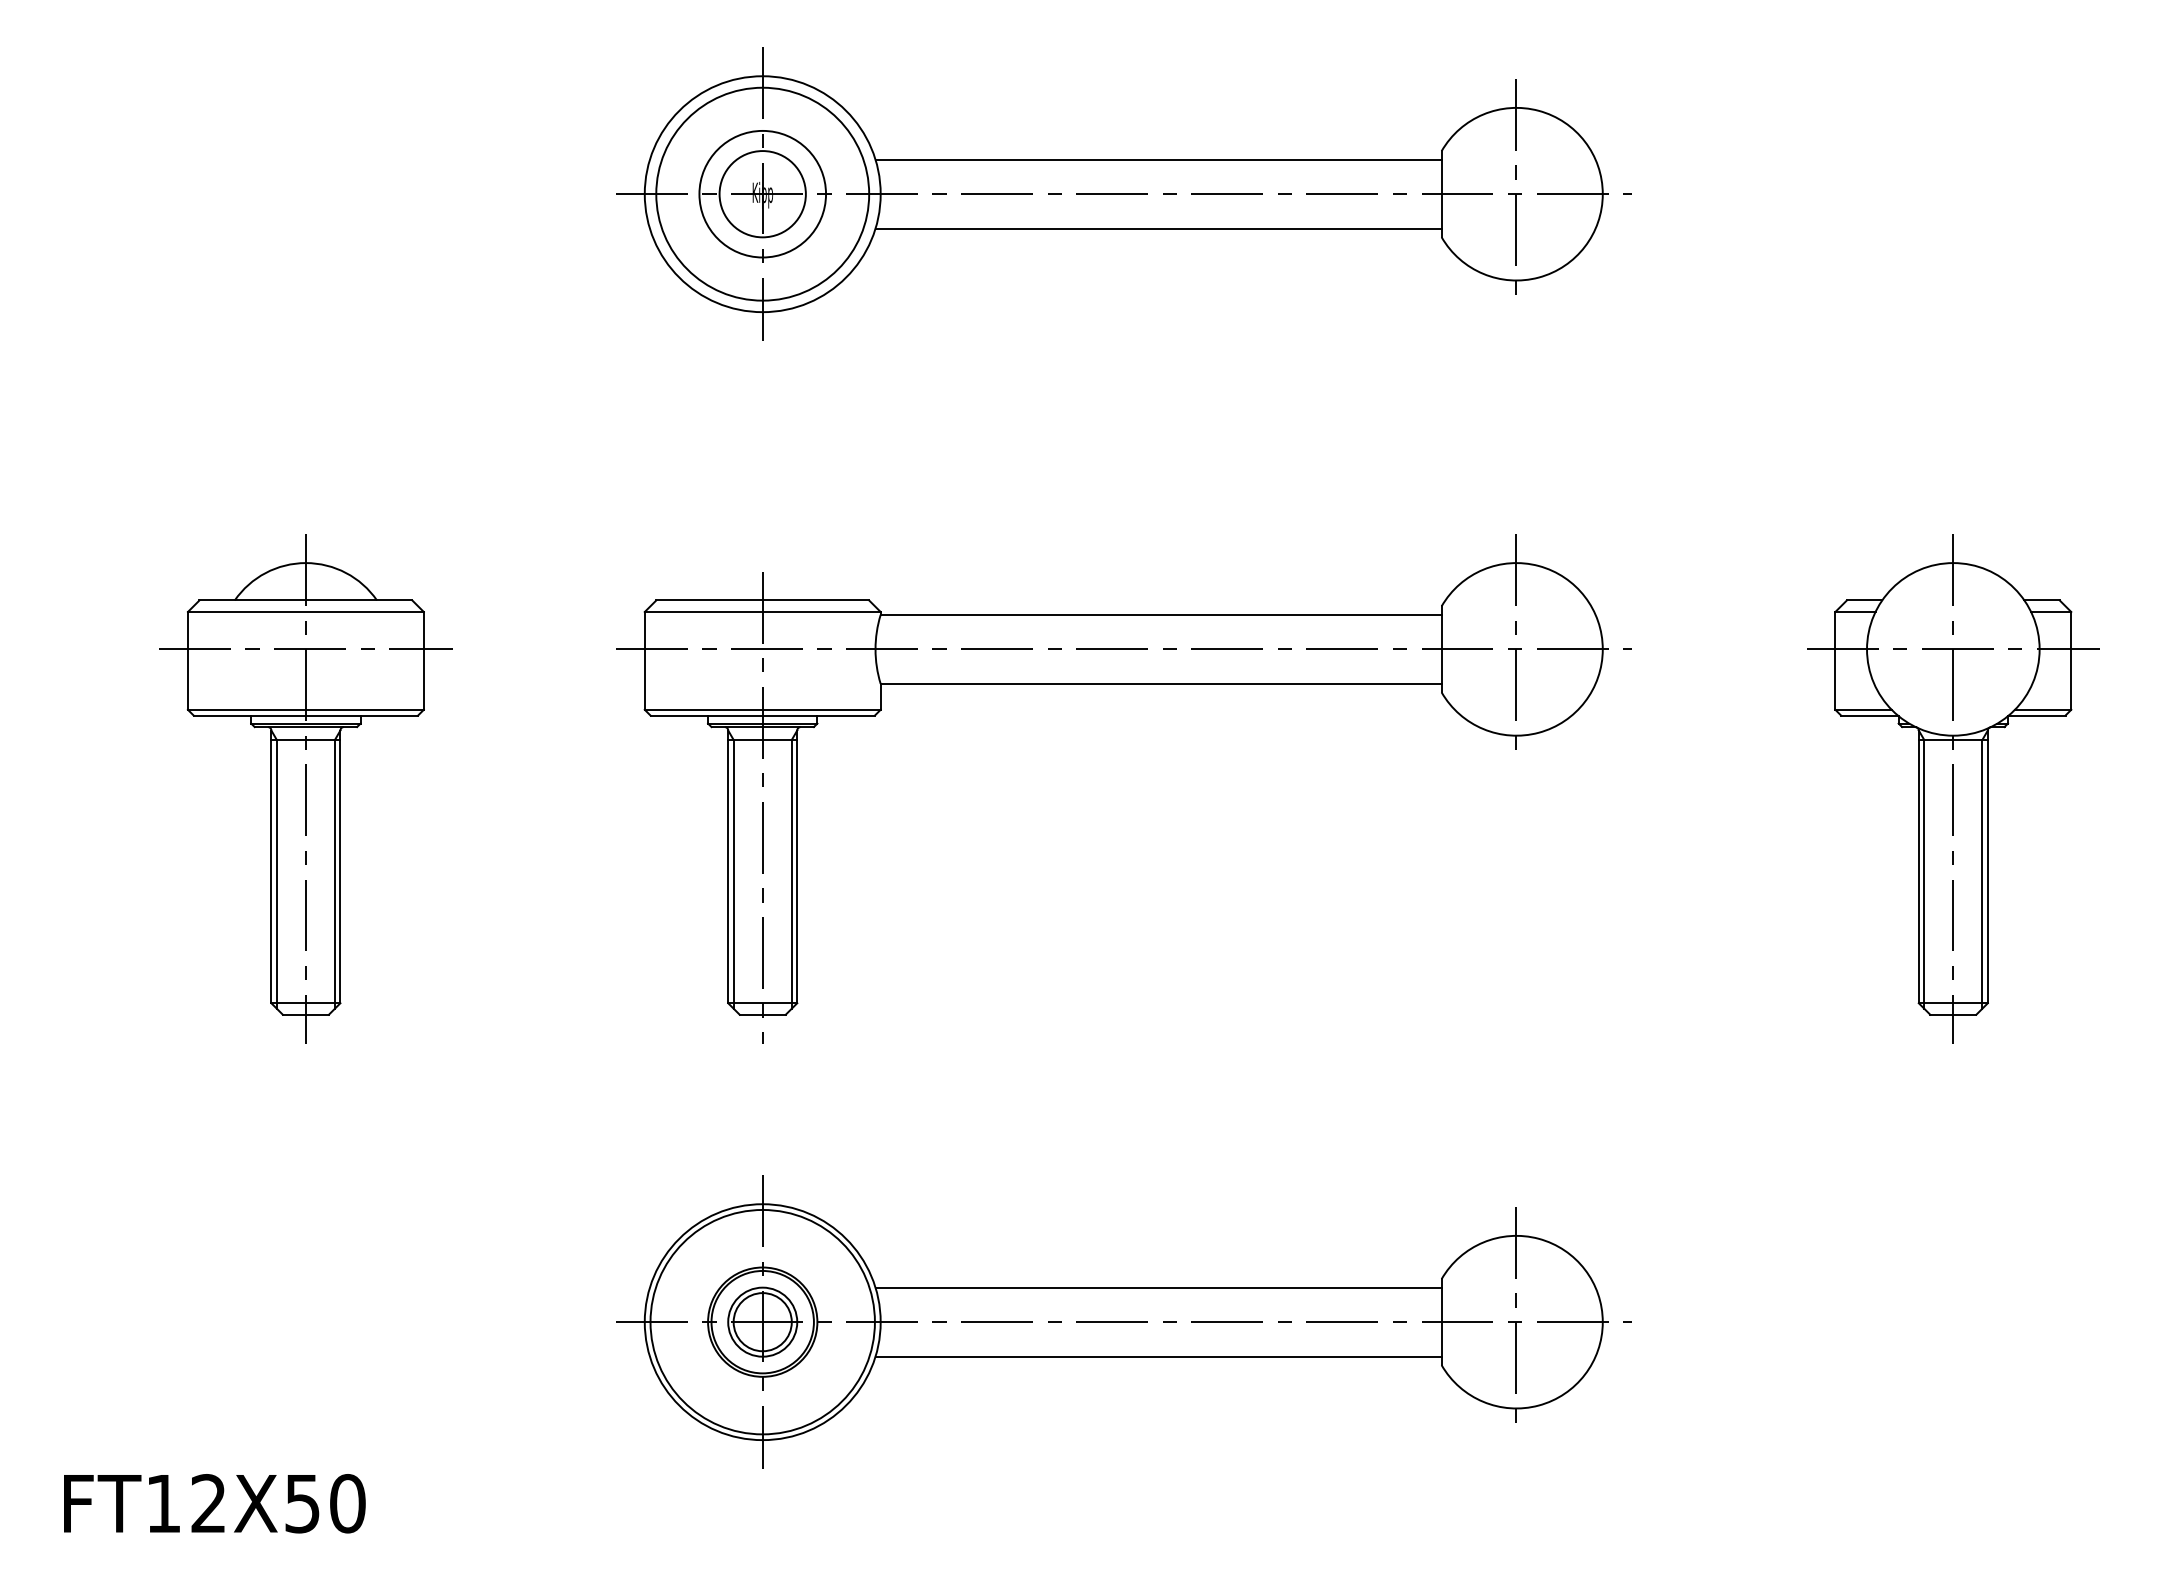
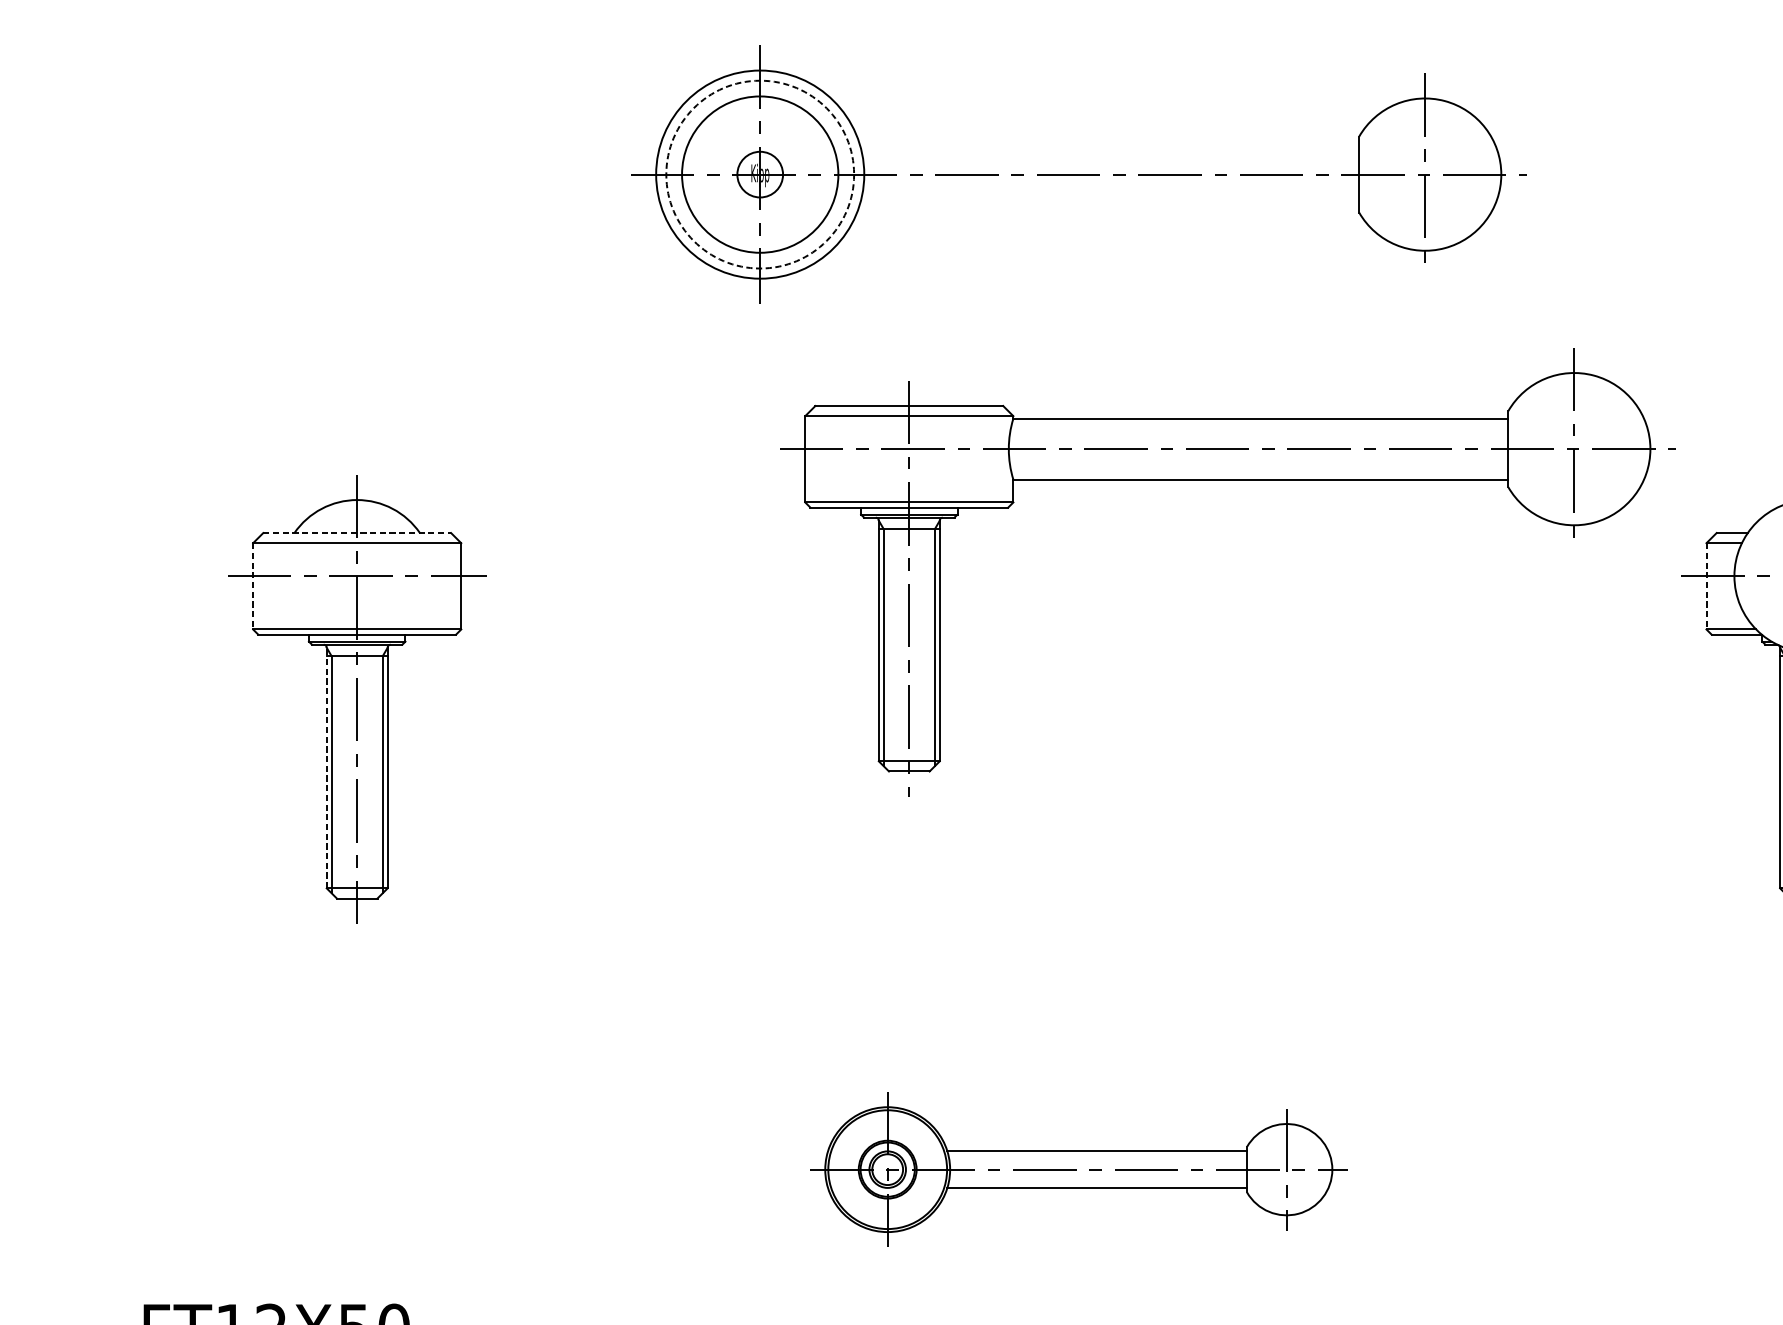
line: (1158, 159) -> (1109, 144), removed
circle: (762, 193) -> (760, 174), size x1.4
circle: (762, 193) -> (760, 174), solid -> dashed
circle: (762, 194) -> (760, 174), size x0.6
line: (1158, 228) -> (1109, 204), removed
line: (306, 600) -> (357, 533), solid -> dashed
line: (187, 660) -> (252, 585), solid -> dashed
line: (1835, 660) -> (1706, 585), solid -> dashed
part: (1123, 684) -> (1227, 480), moved
line: (271, 866) -> (326, 767), solid -> dashed
part: (1123, 1321) -> (1078, 1169), size x0.6

